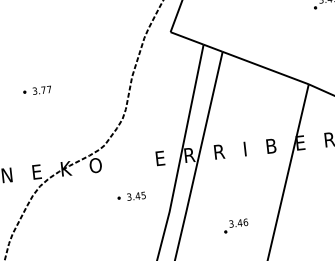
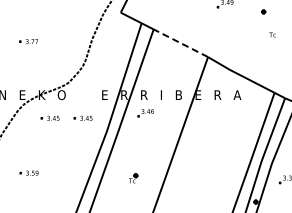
line: (265, 68) -> (180, 43), solid -> dashed
part: (81, 201) -> (49, 117), added
part: (235, 226) -> (145, 113), moved

